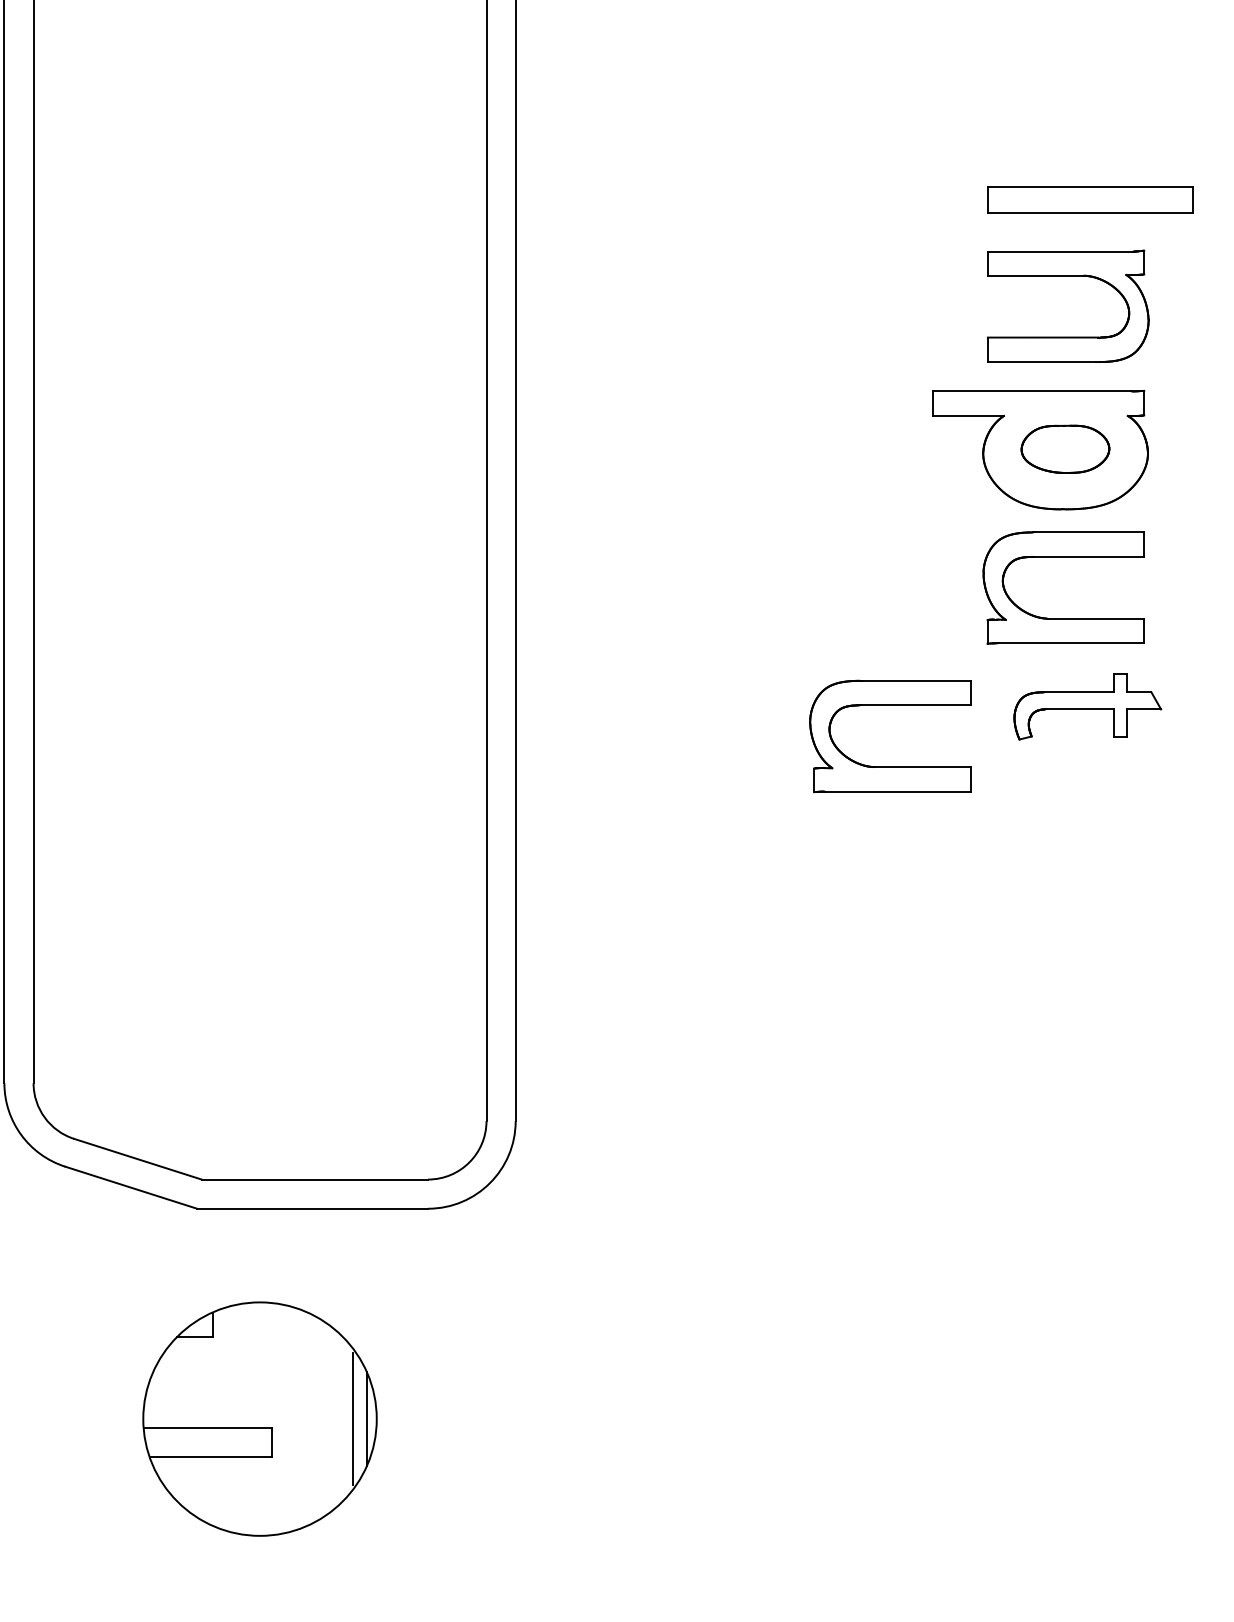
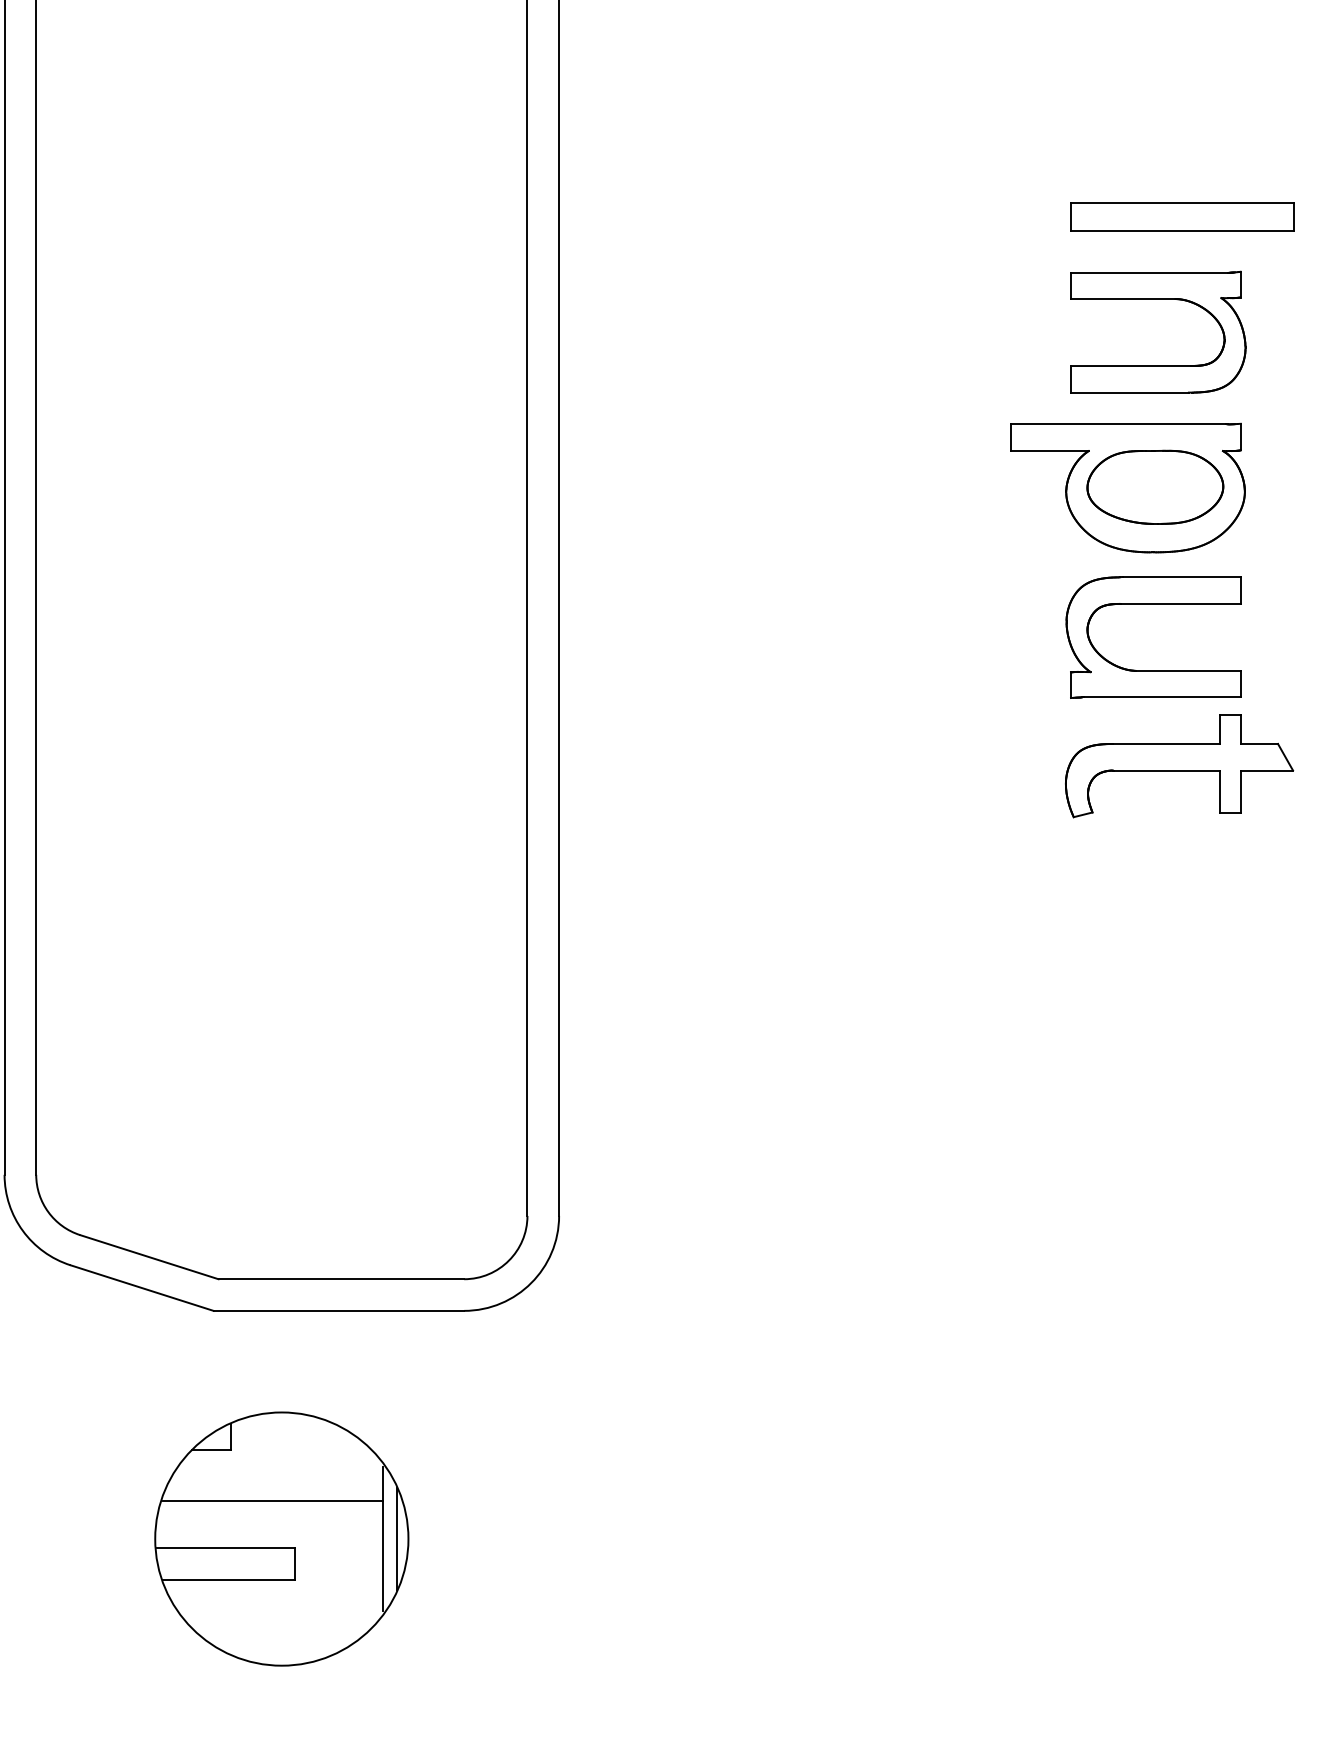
part: (1065, 448) -> (1155, 486), size x1.43
part: (890, 705) -> (965, 765), removed
part: (1087, 706) -> (1179, 766), size x1.43
line: (251, 1383) -> (272, 1500), added

